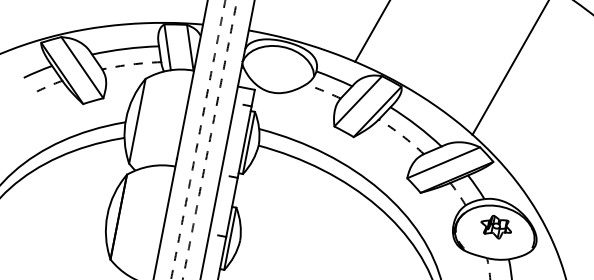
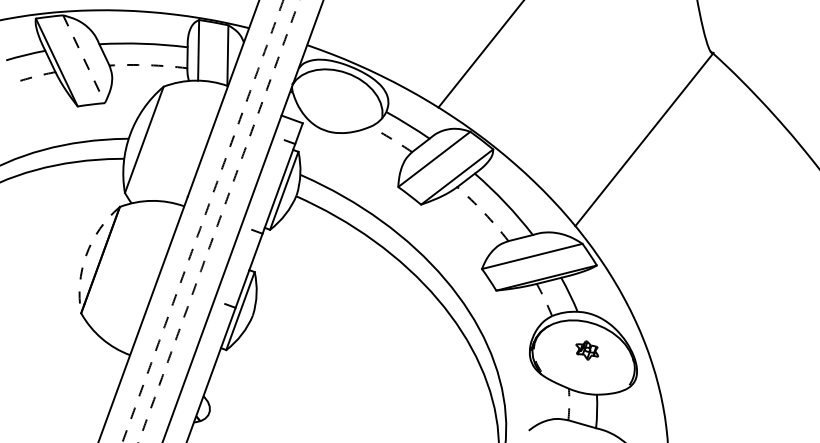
line: (82, 67) -> (84, 59), solid -> dashed
arc: (107, 214) -> (86, 254), solid -> dashed
part: (496, 227) -> (587, 350), size x0.6

